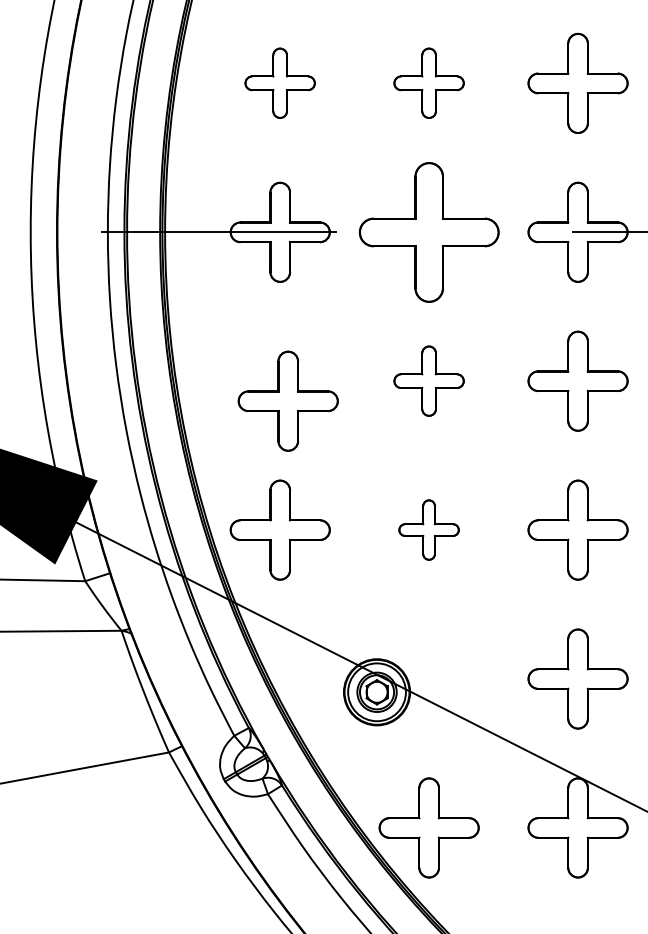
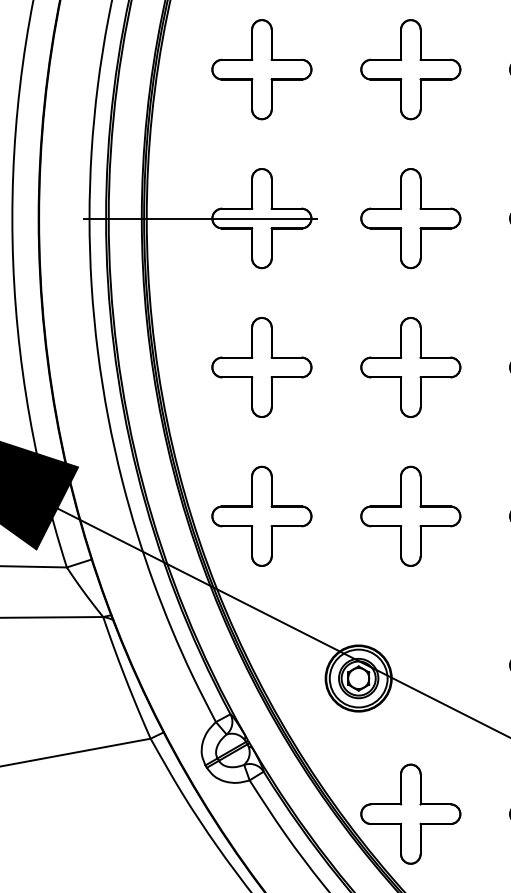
part: (279, 82) -> (261, 68), size x1.43
part: (428, 82) -> (410, 68), size x1.43
part: (428, 231) -> (410, 217), size x0.71
part: (428, 380) -> (410, 366), size x1.43
part: (287, 400) -> (261, 366), moved
part: (428, 529) -> (410, 515), size x1.67

